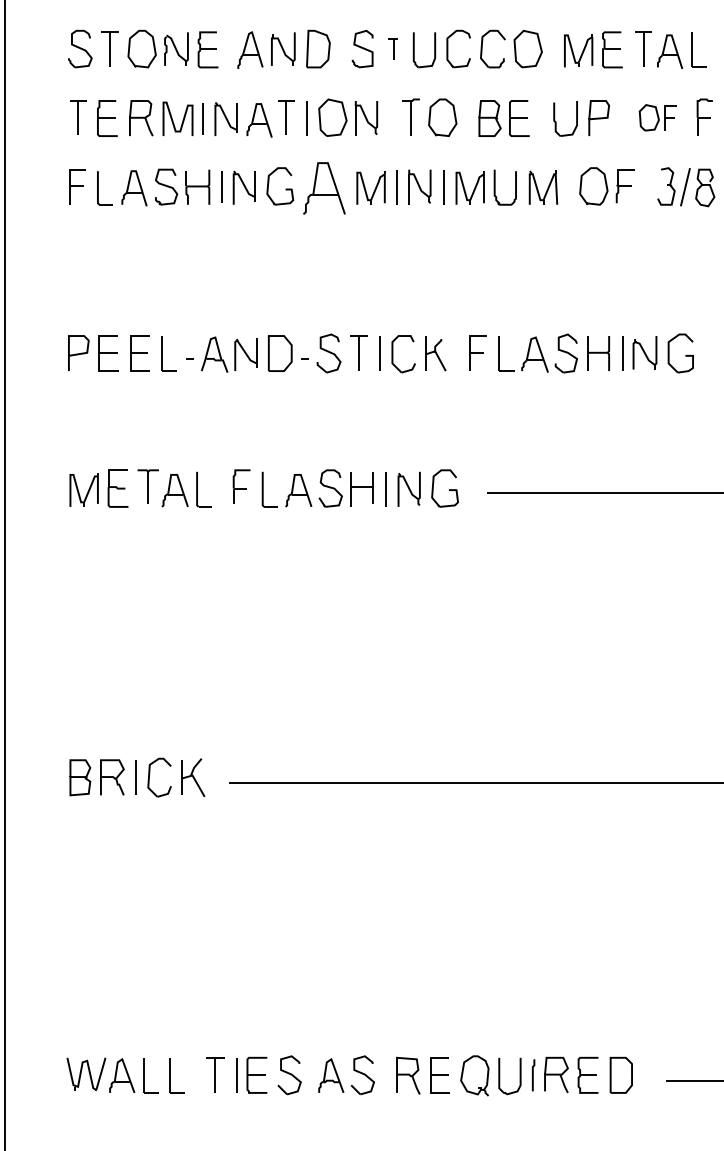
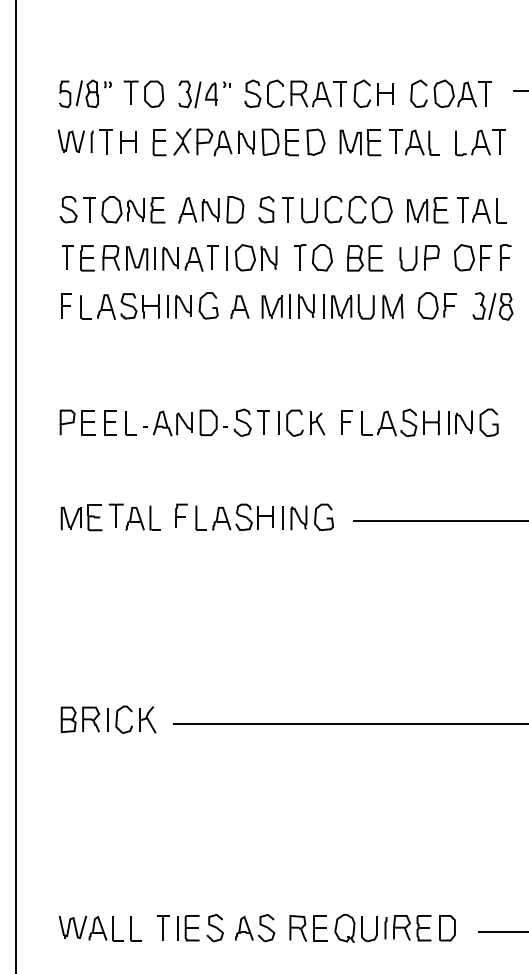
part: (392, 48) -> (287, 209), size x1.67
part: (657, 117) -> (472, 257), size x1.43
part: (324, 188) -> (239, 307), size x0.62

